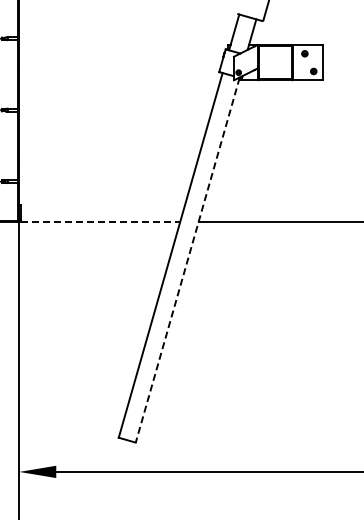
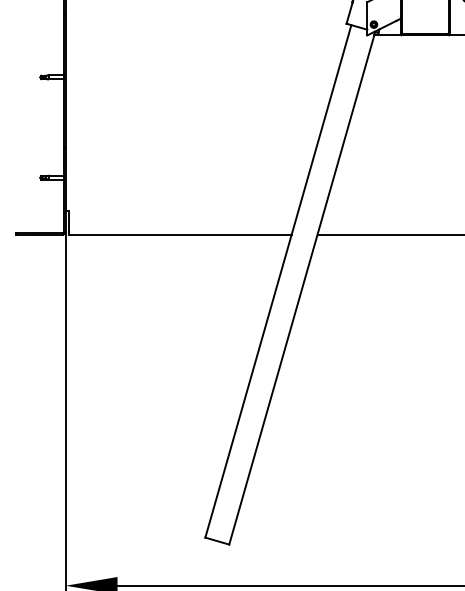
line: (101, 222) -> (181, 235), dashed -> solid
line: (187, 260) -> (301, 288), dashed -> solid

